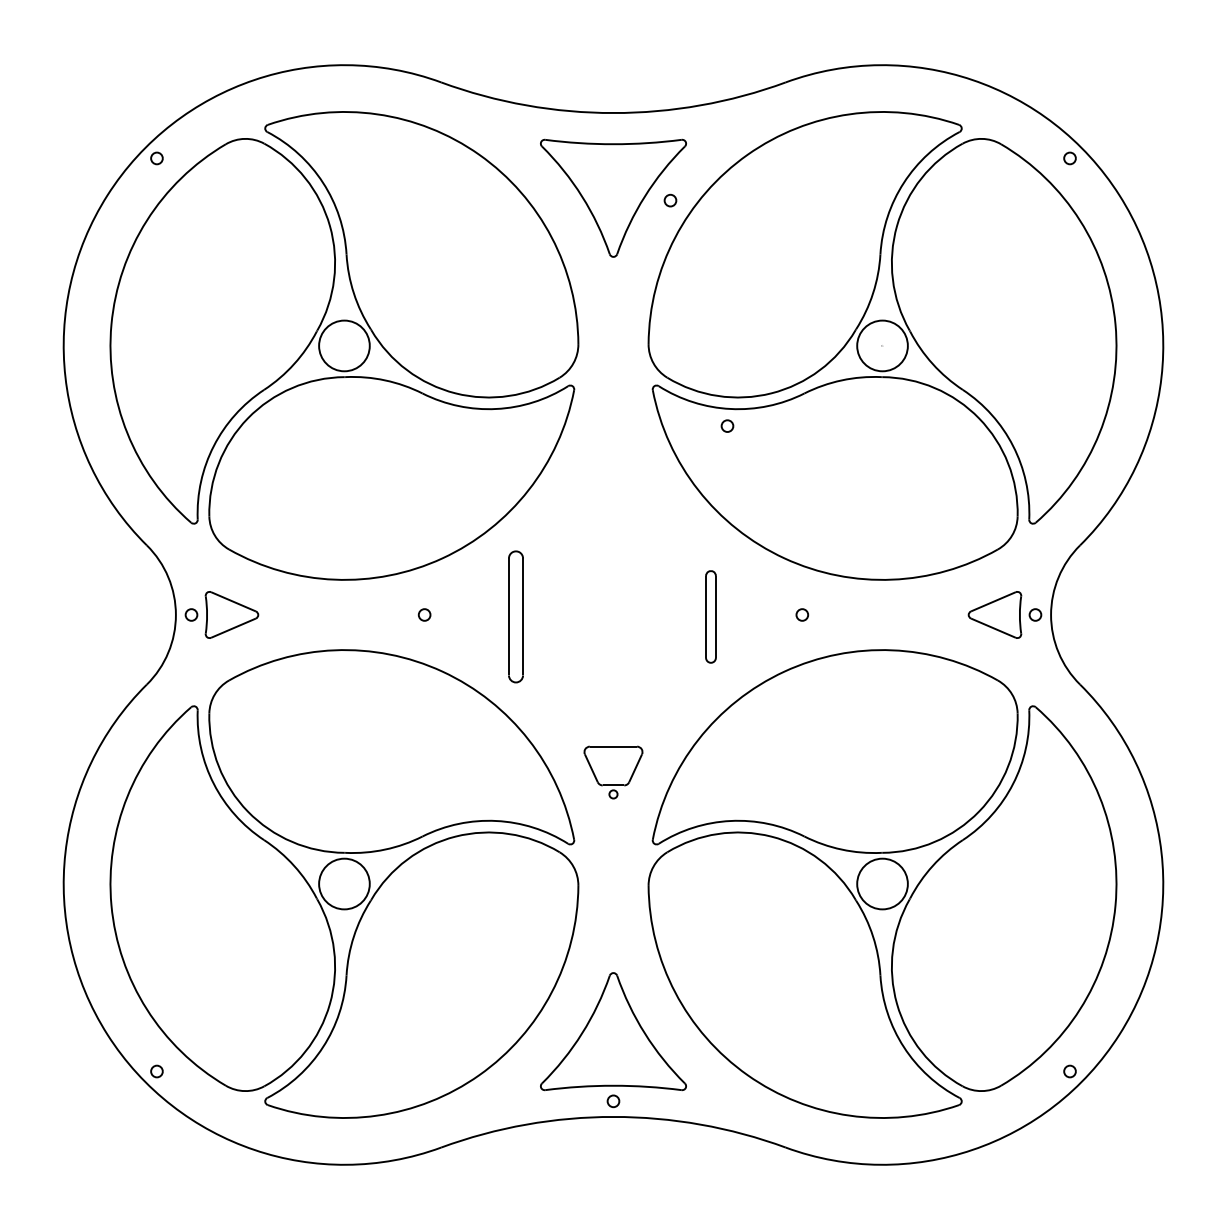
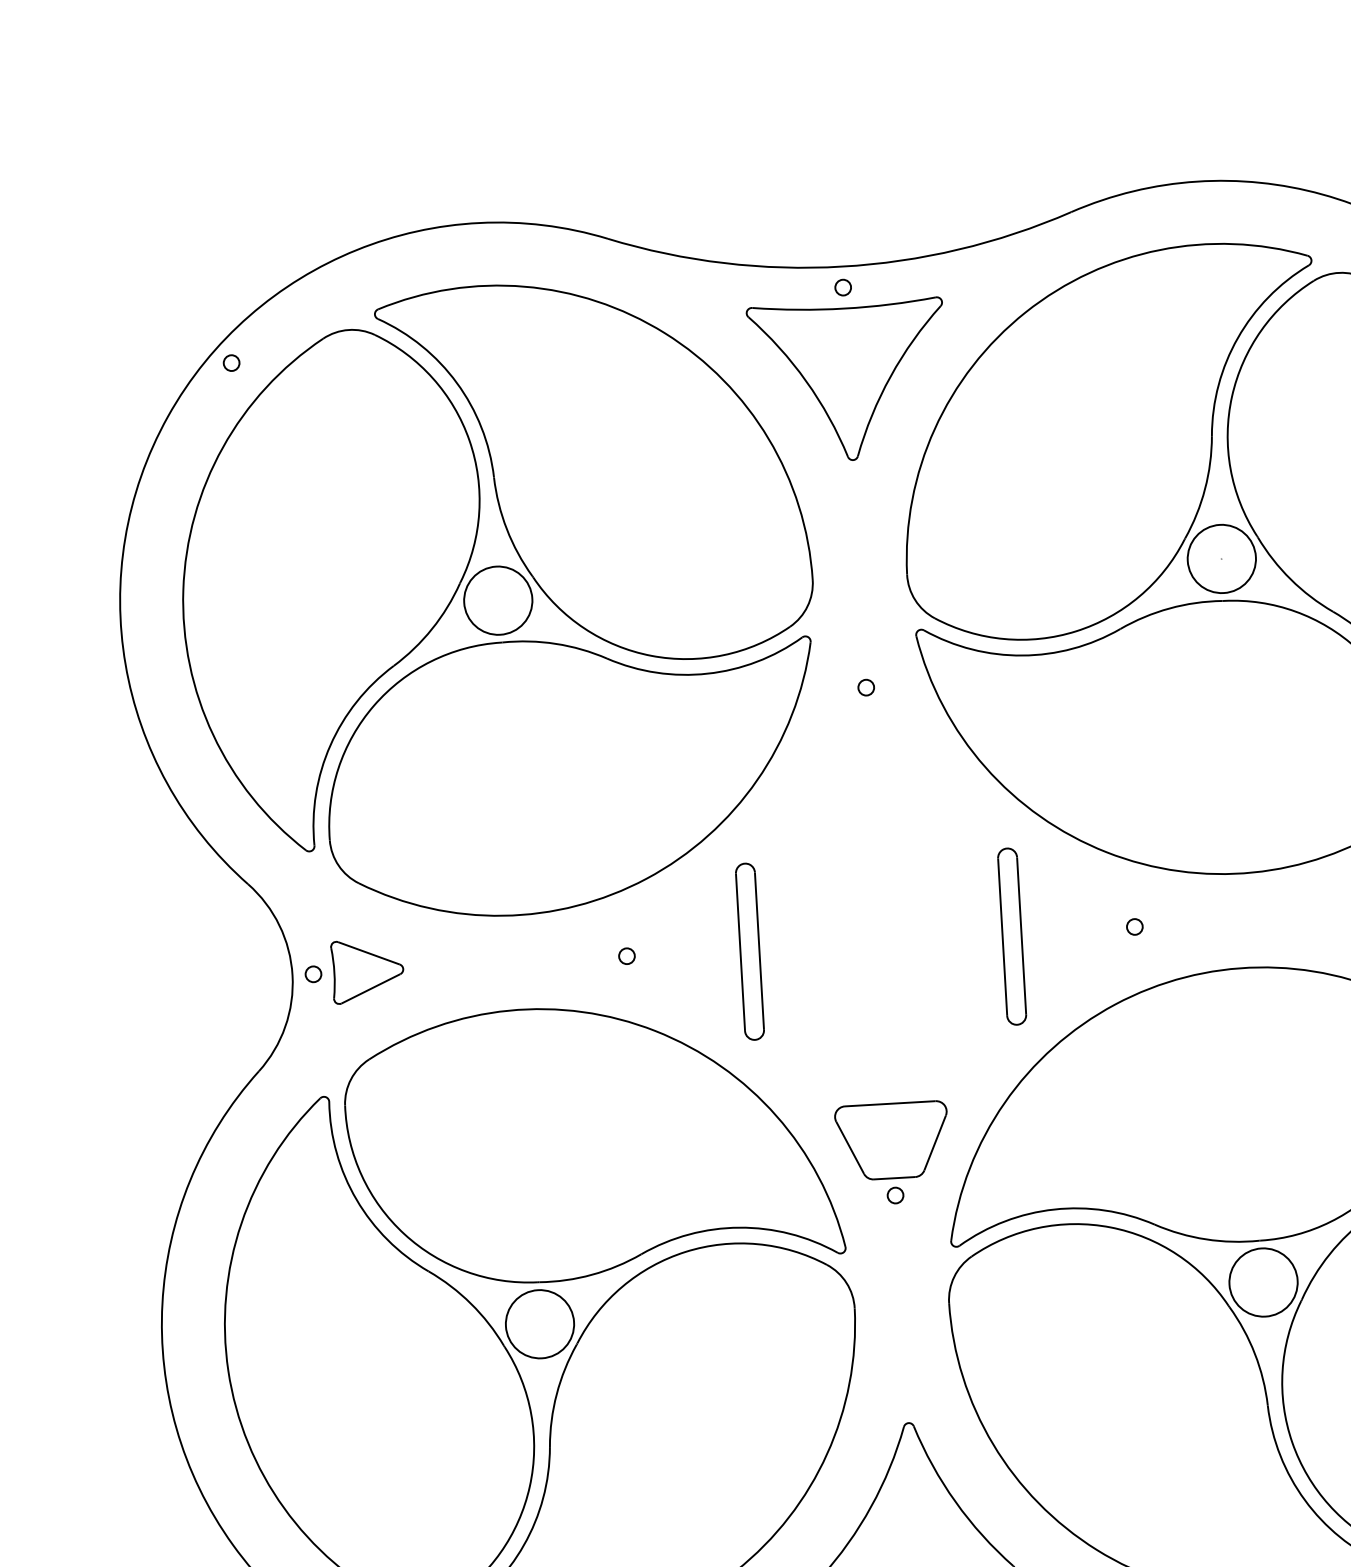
part: (670, 200) -> (843, 287), moved
part: (727, 425) -> (866, 686), moved
part: (710, 616) -> (1011, 936), size x1.43
part: (613, 772) -> (893, 1153), size x1.43

